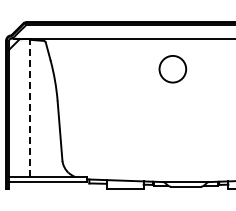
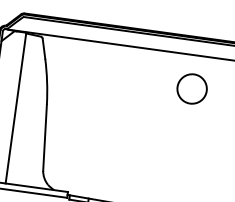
circle: (172, 69) -> (191, 89), moved
line: (30, 107) -> (16, 107), dashed -> solid

